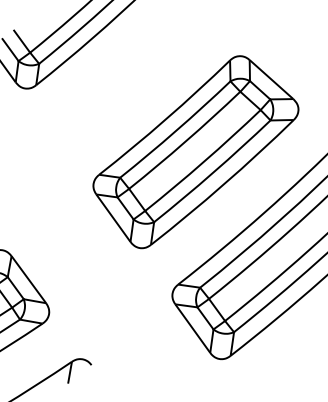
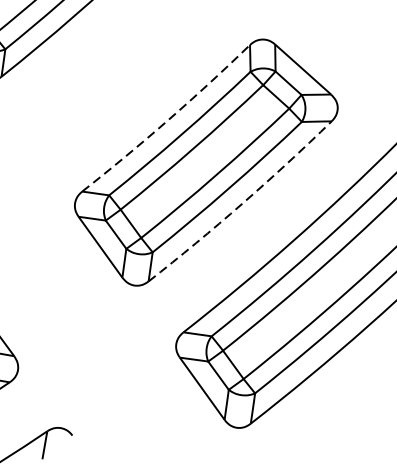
arc: (166, 119) -> (168, 120), solid -> dashed
arc: (224, 184) -> (242, 204), solid -> dashed

